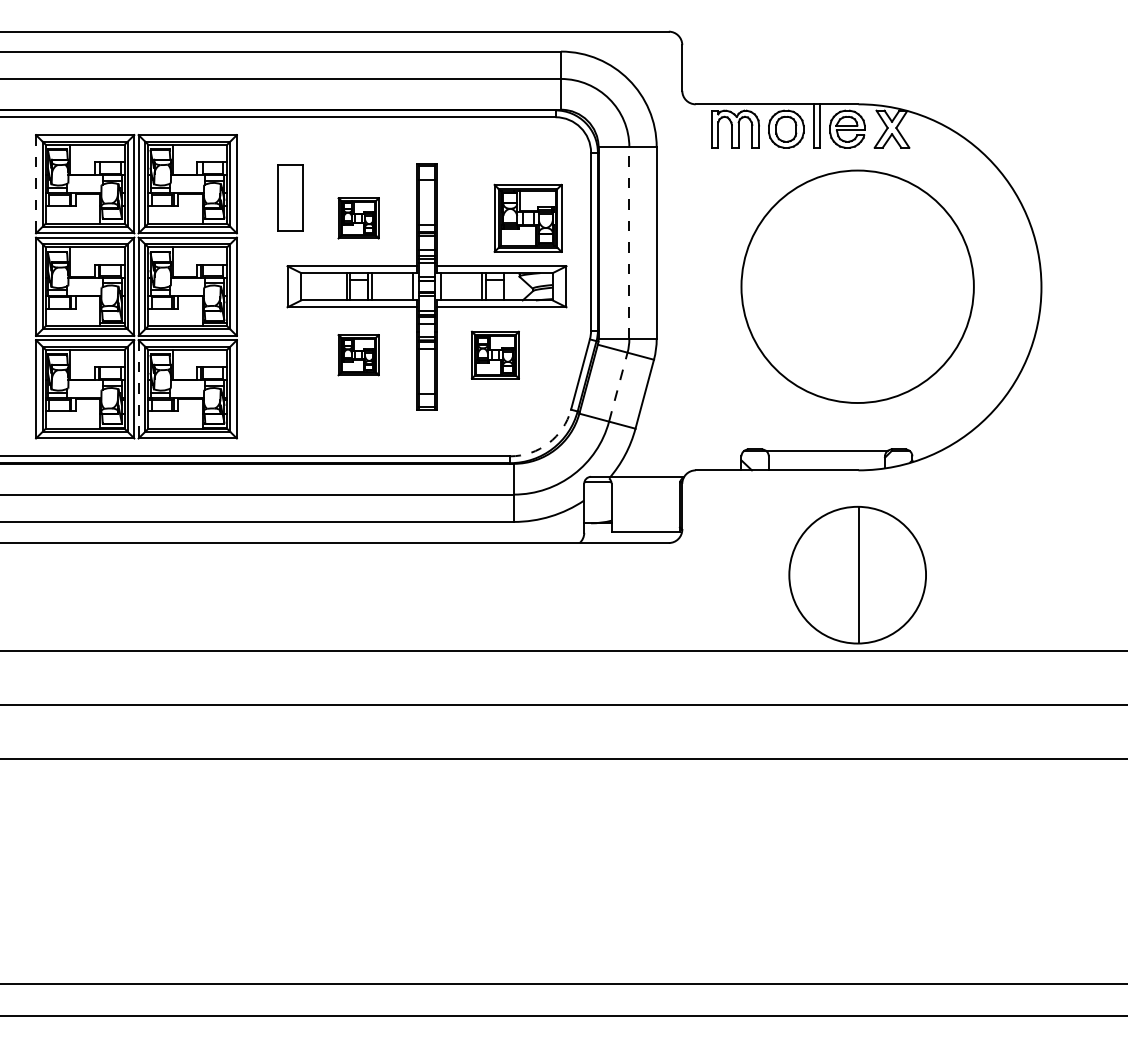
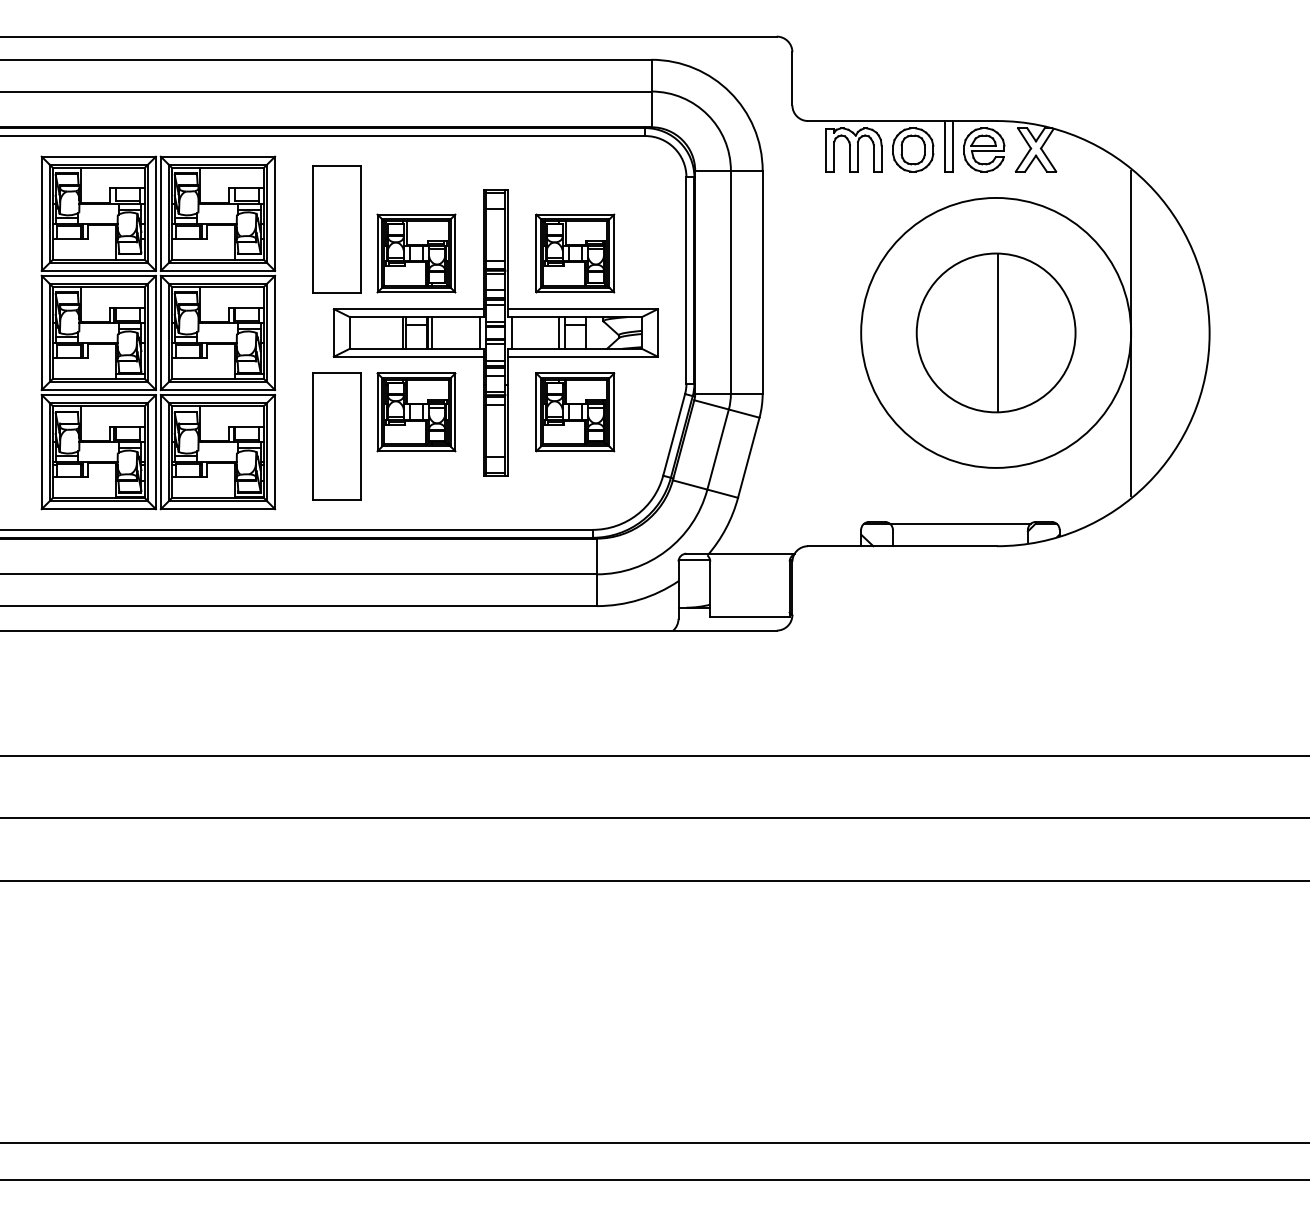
line: (35, 184) -> (41, 214), dashed -> solid
part: (289, 197) -> (336, 229), size x1.67
part: (358, 218) -> (416, 253), size x1.67
part: (528, 218) -> (575, 253), moved
line: (628, 242) -> (730, 281), dashed -> solid
line: (974, 287) -> (1131, 333), added
part: (358, 355) -> (416, 412), size x1.67
part: (495, 355) -> (575, 412), size x1.43
part: (289, 375) -> (336, 436), added
line: (618, 387) -> (718, 449), dashed -> solid
line: (138, 389) -> (160, 452), dashed -> solid
arc: (548, 443) -> (637, 514), dashed -> solid
part: (857, 574) -> (995, 332), moved

